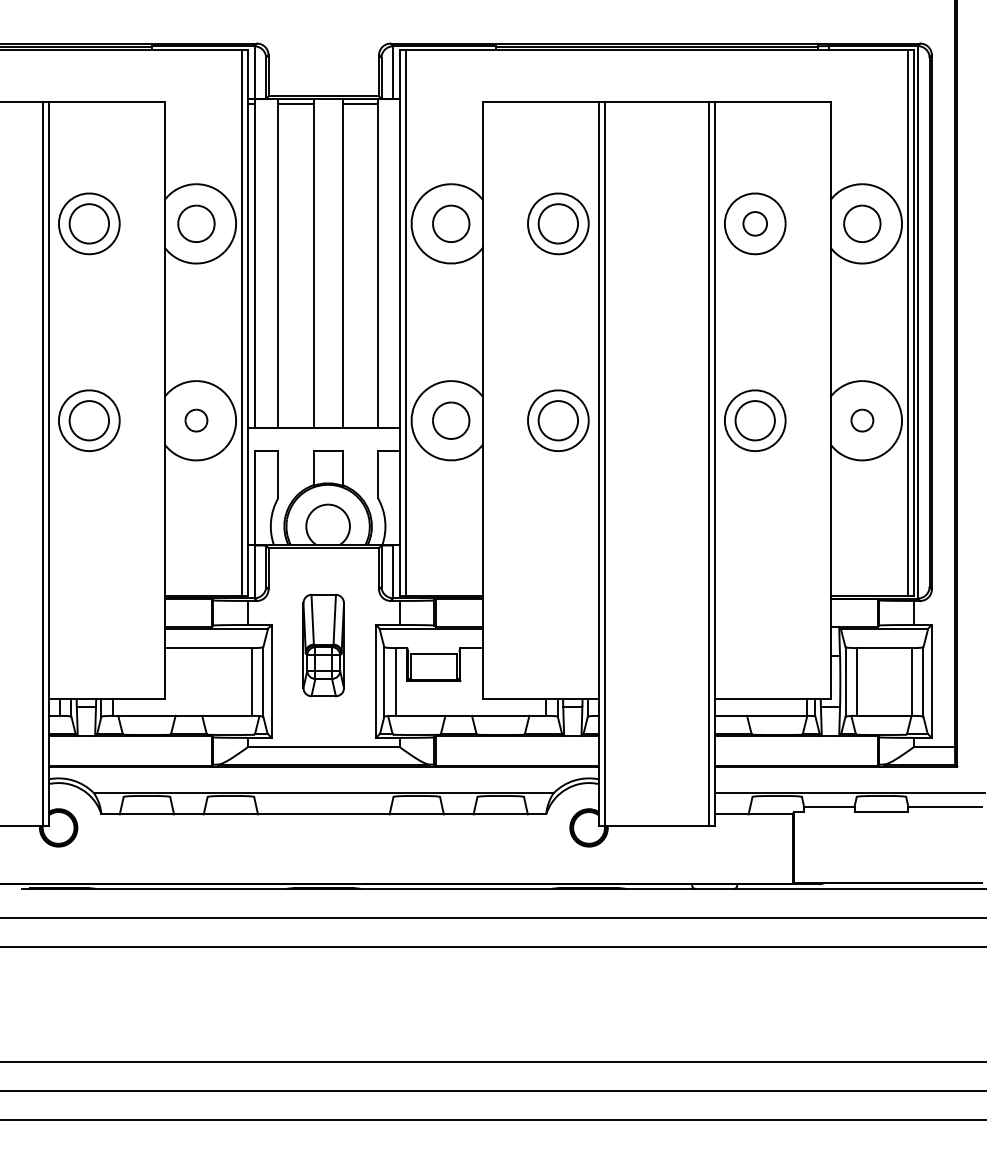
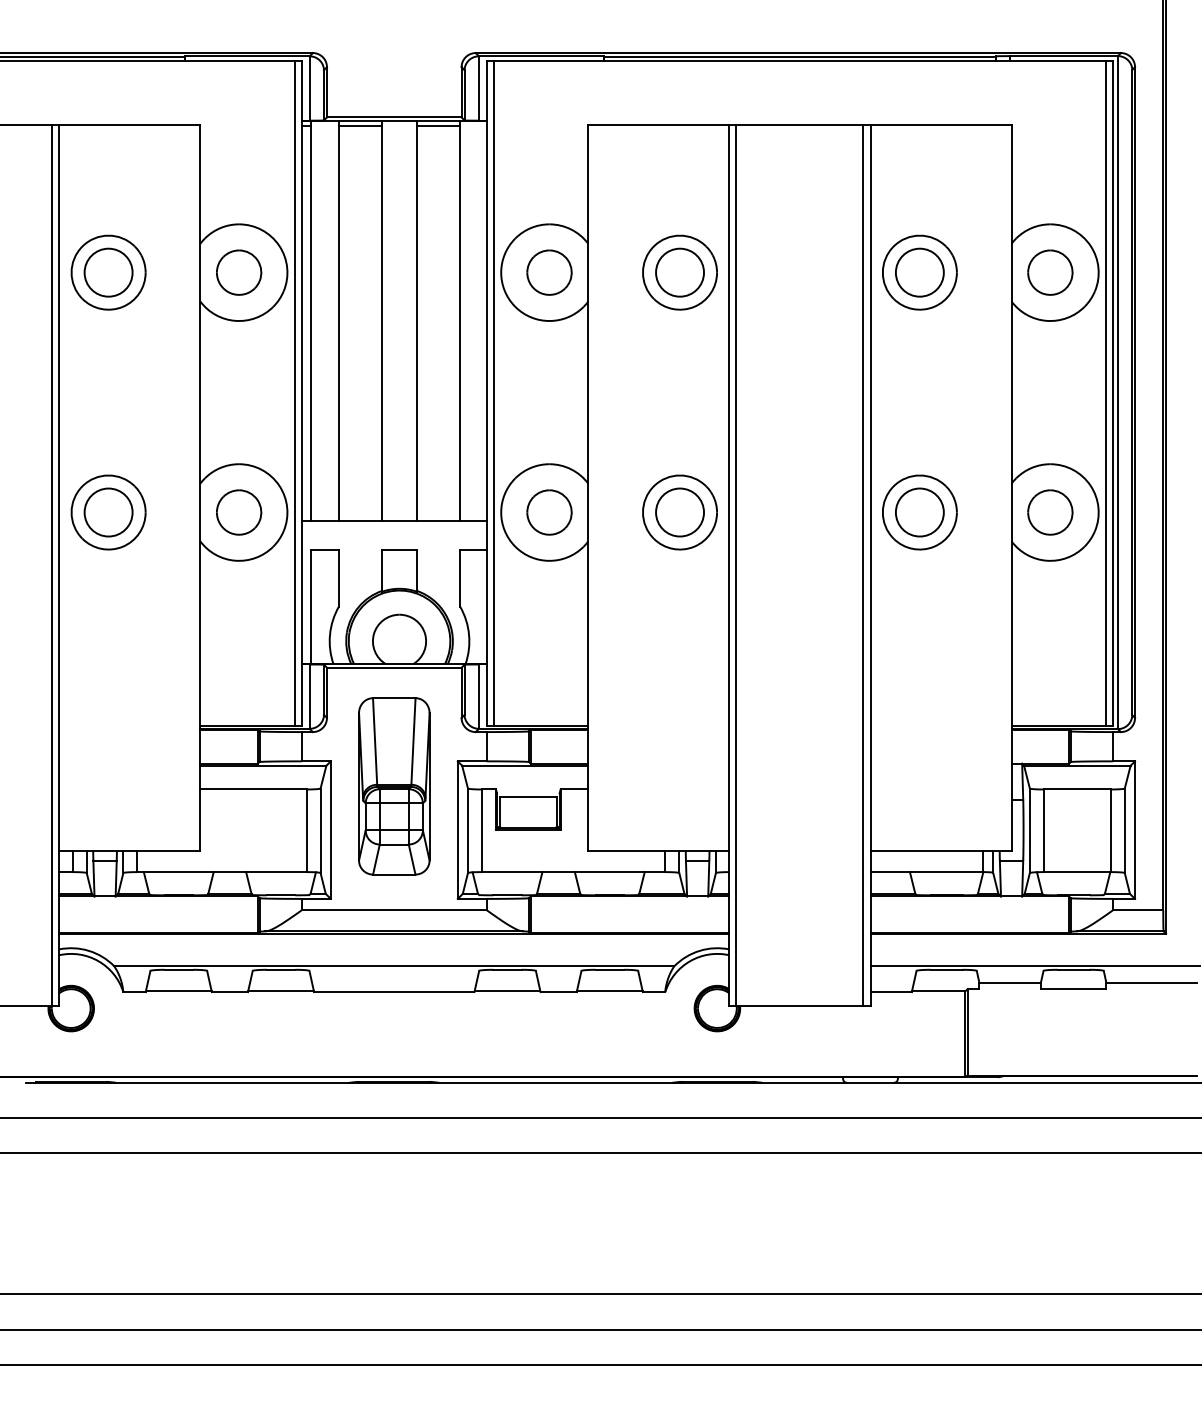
circle: (754, 223) -> (918, 272), size x1.67
part: (196, 420) -> (239, 512), size x1.67
part: (862, 420) -> (1050, 512), size x1.67
part: (323, 645) -> (393, 786), size x1.43

